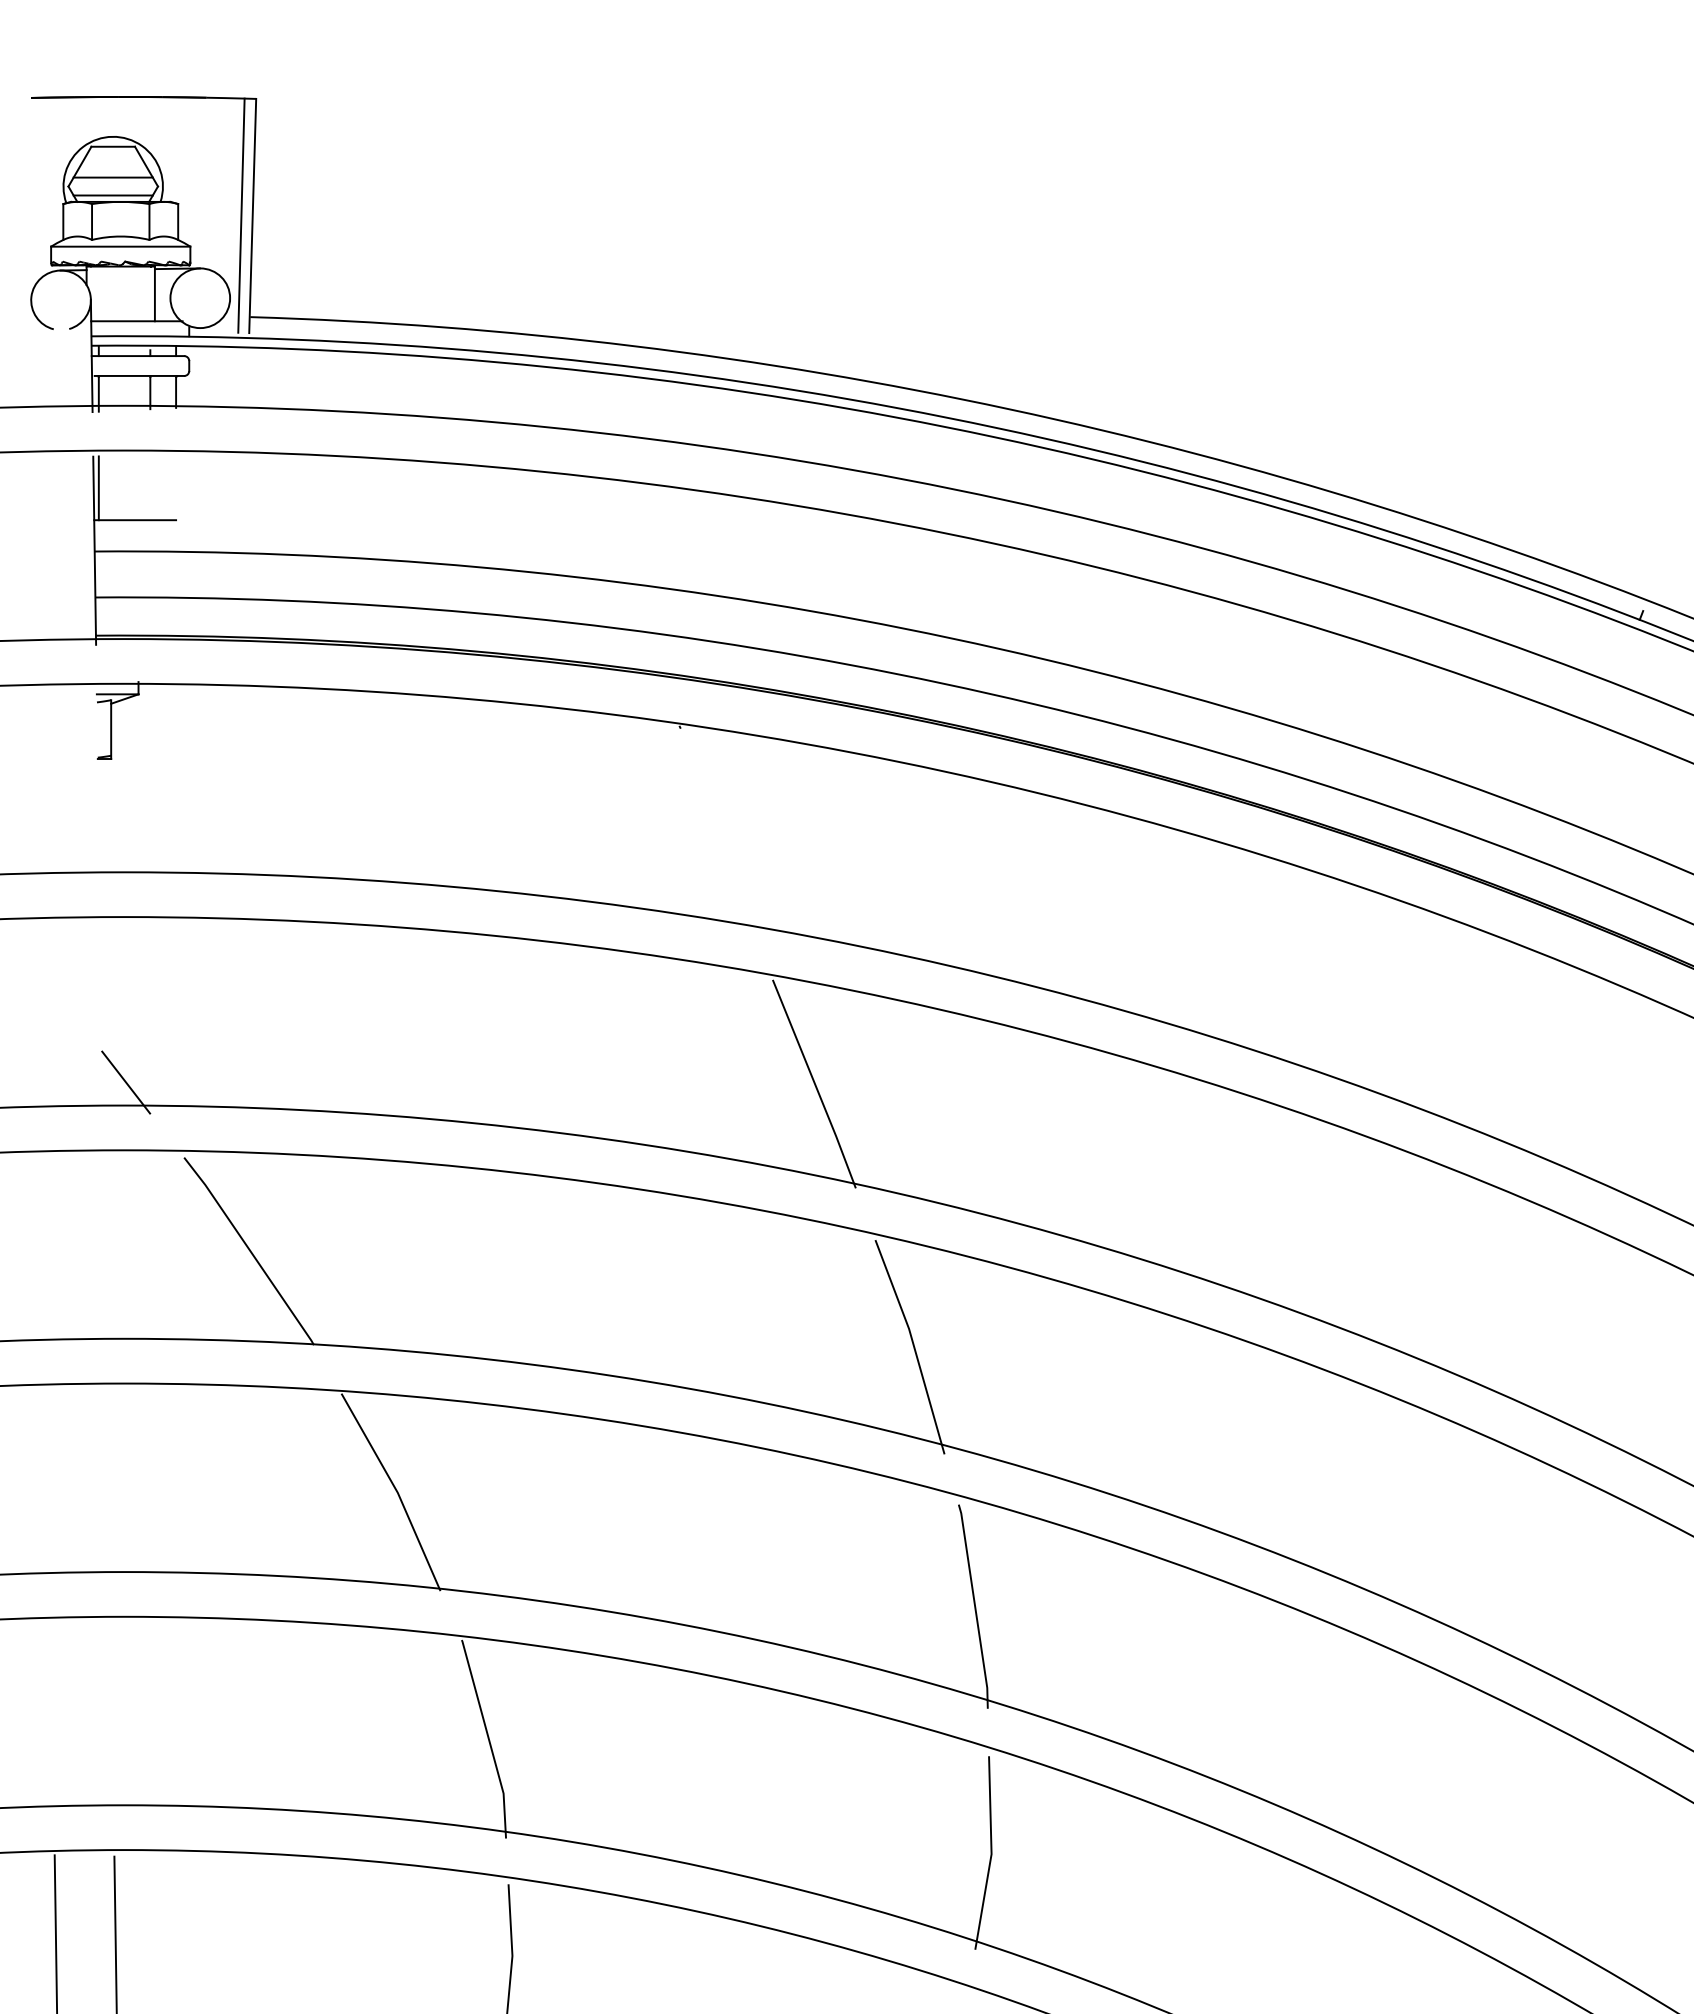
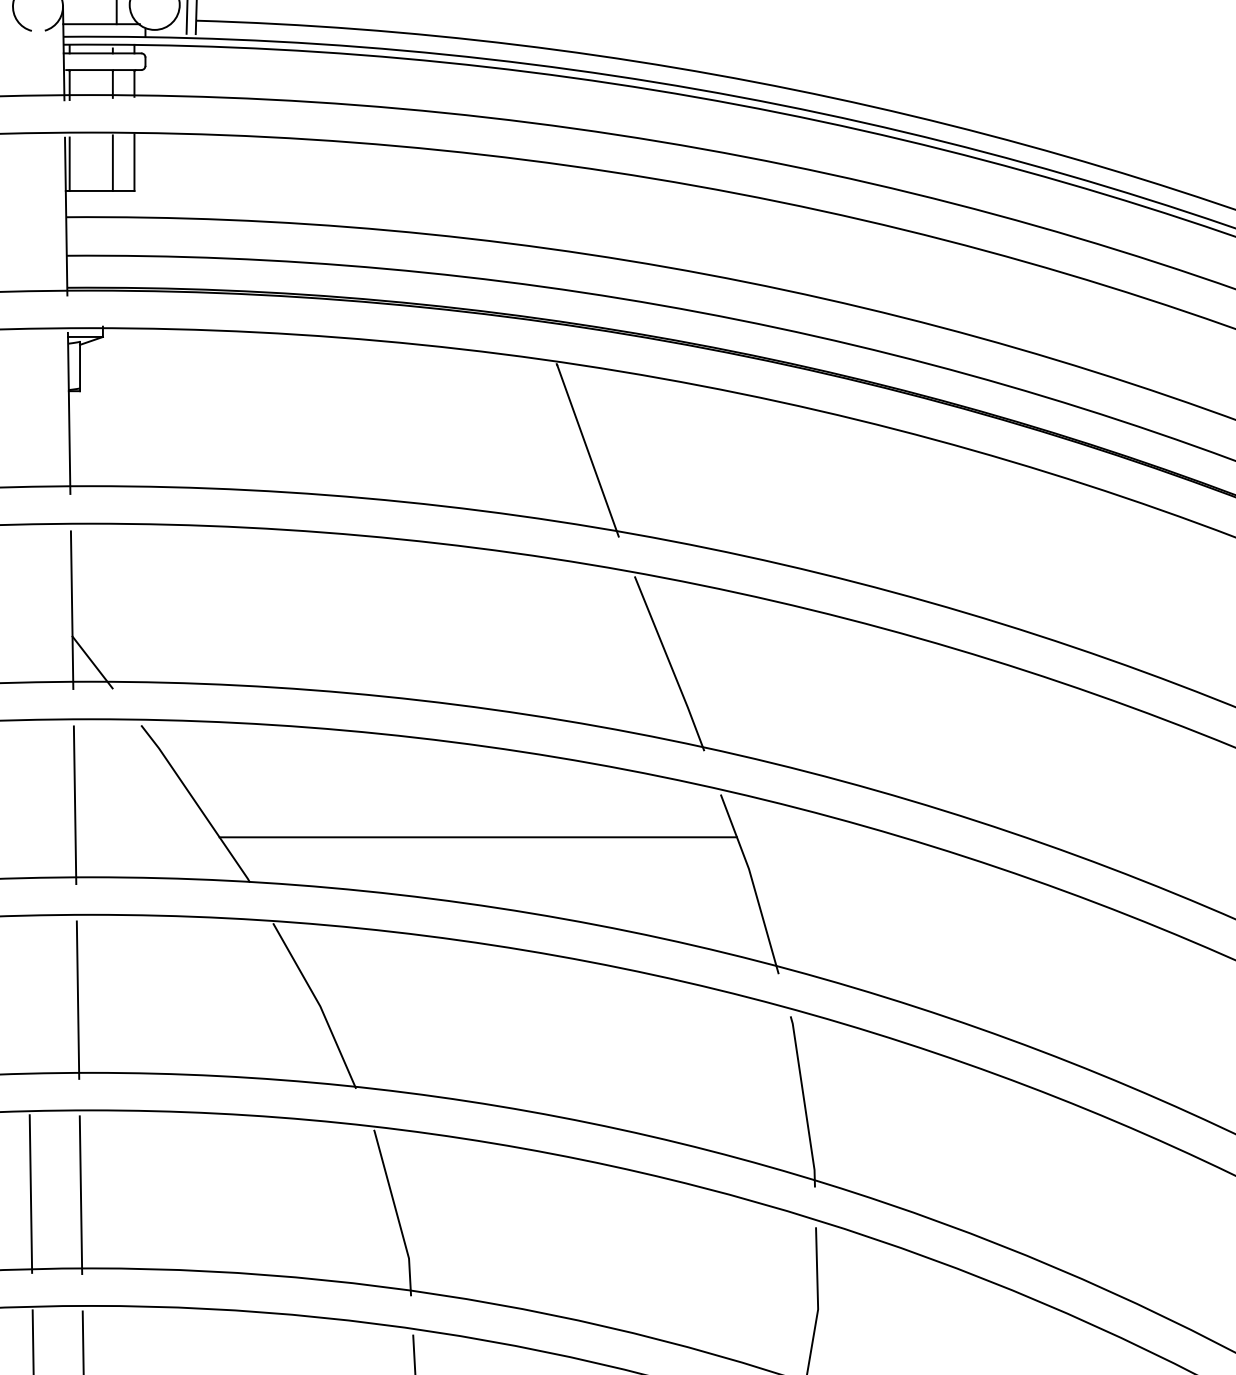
line: (150, 486) -> (112, 162), added
line: (176, 486) -> (134, 162), added
line: (97, 785) -> (68, 413), added
line: (716, 829) -> (587, 450), added
line: (101, 1020) -> (71, 610), added
line: (104, 1252) -> (74, 804), added
line: (585, 1291) -> (477, 837), added
line: (108, 1485) -> (77, 1000), added
line: (52, 1716) -> (30, 1193), added
line: (111, 1717) -> (80, 1194), added

